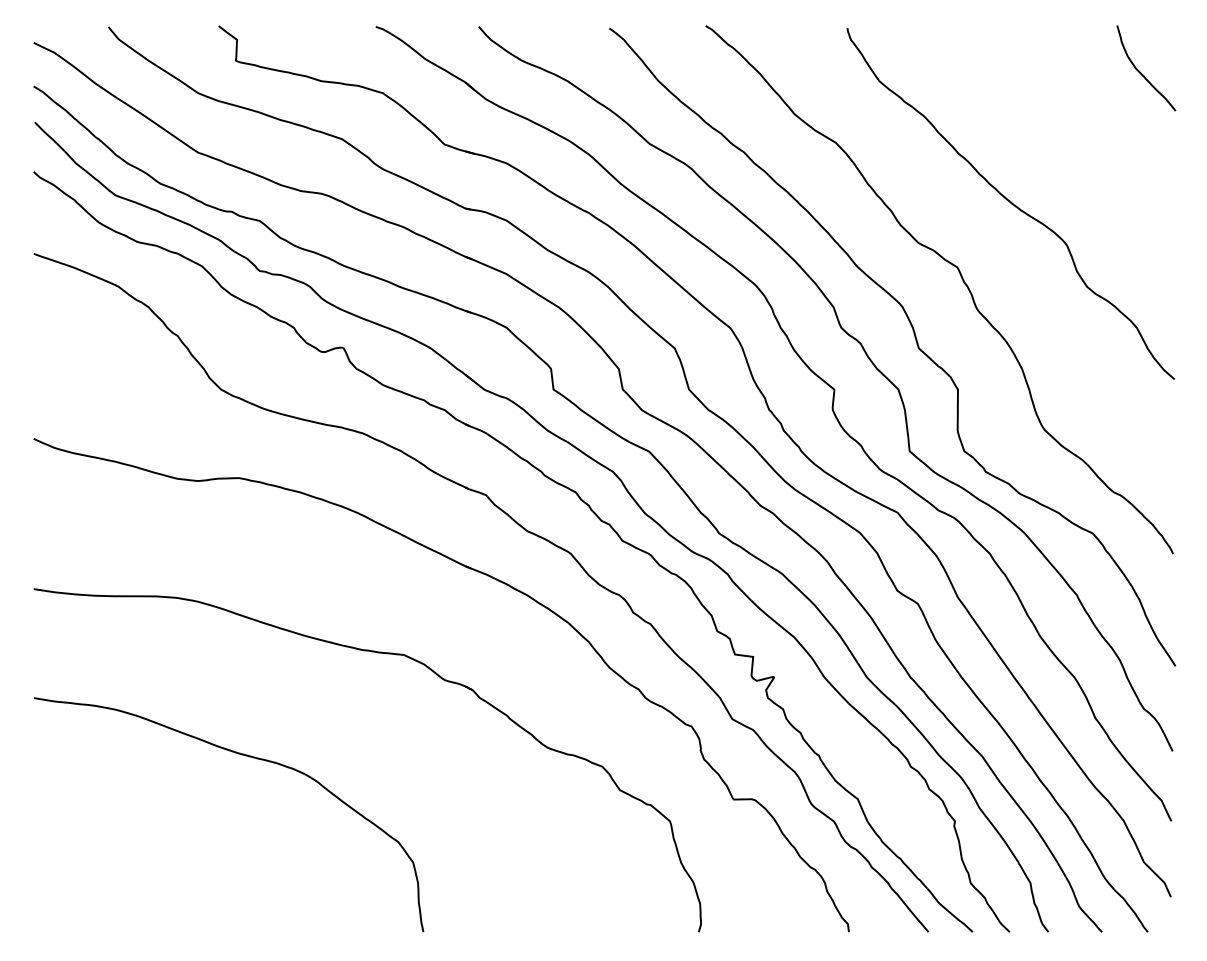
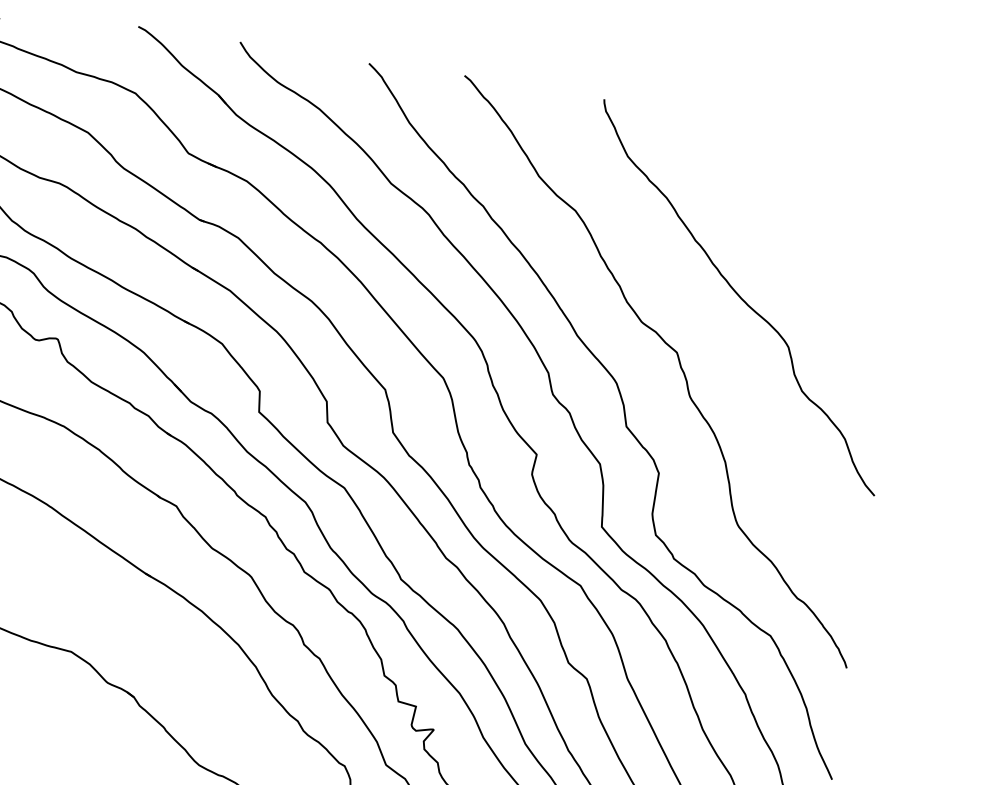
curve: (1141, 72) -> (888, 187), removed

